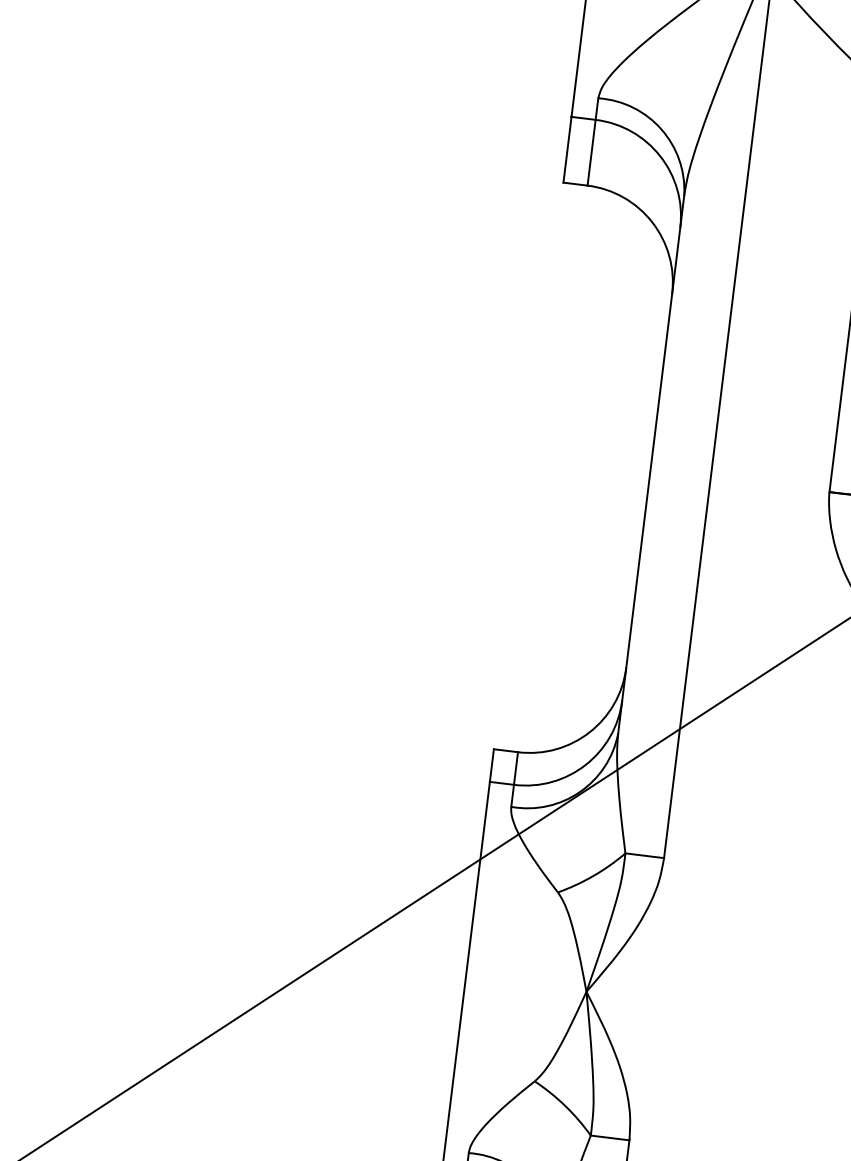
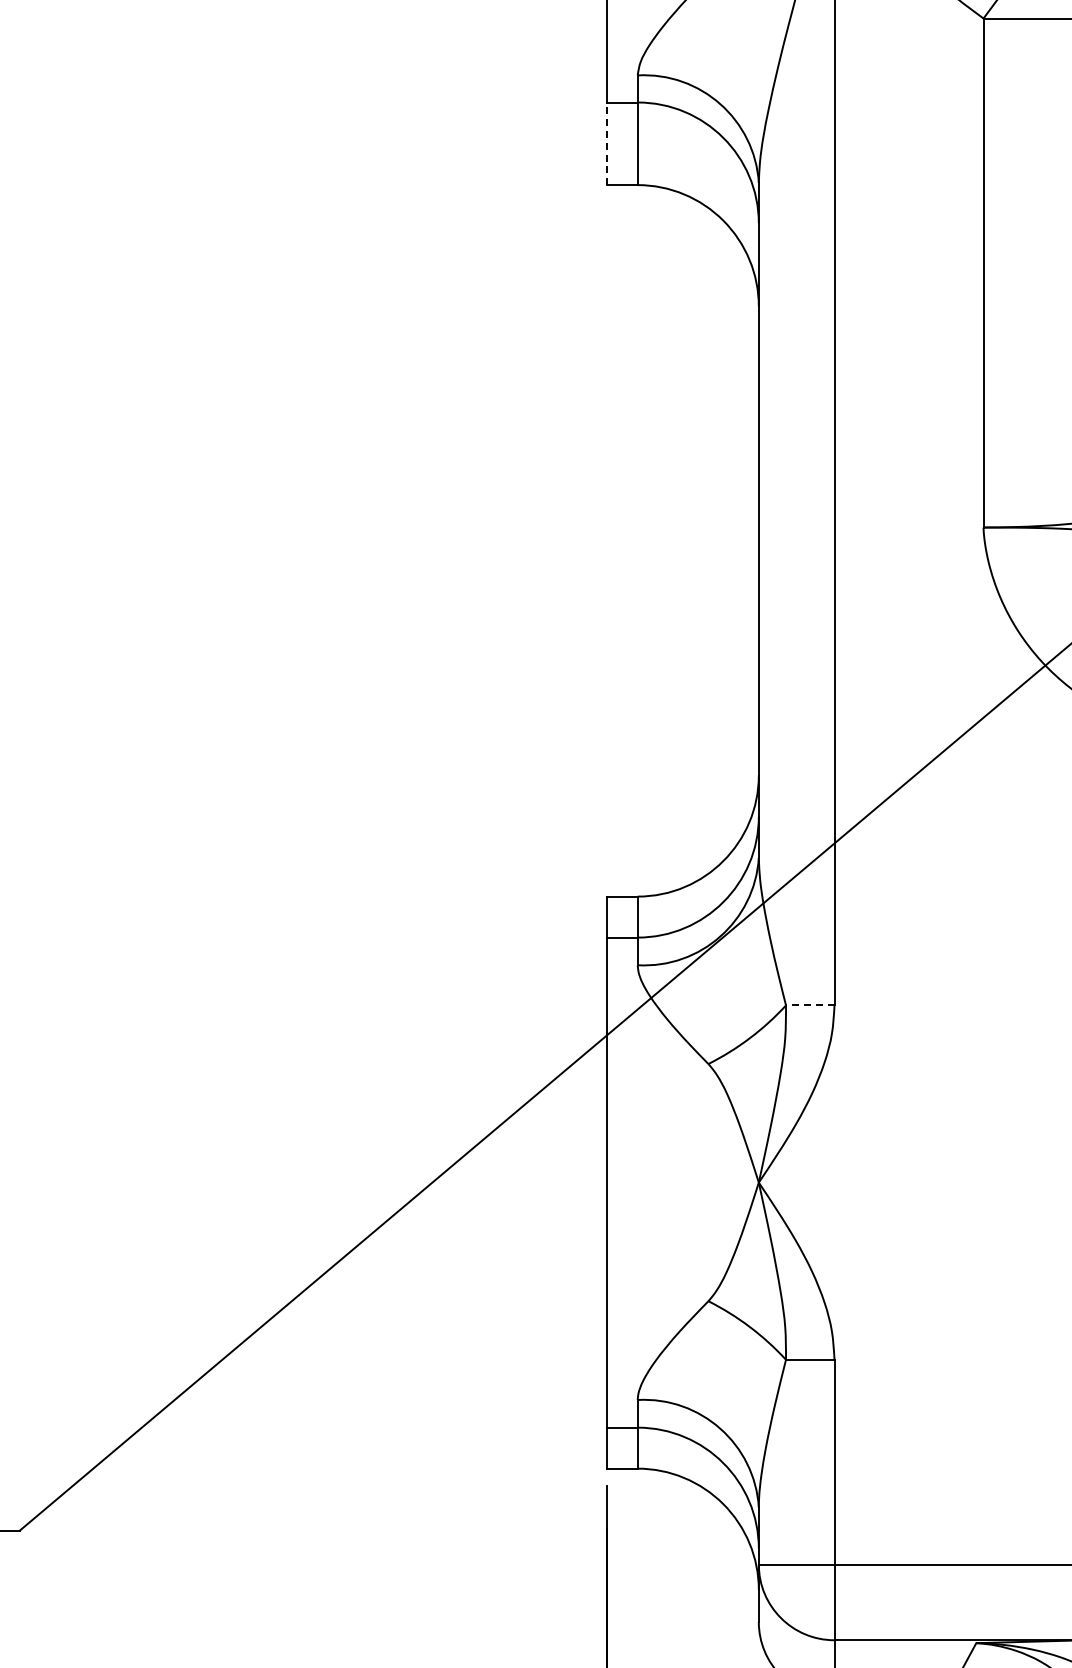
line: (567, 149) -> (607, 143), solid -> dashed
line: (644, 855) -> (809, 1005), solid -> dashed

